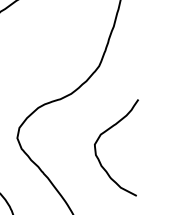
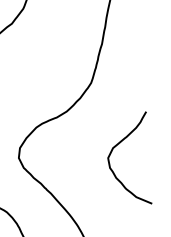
curve: (107, 131) -> (119, 144), moved

